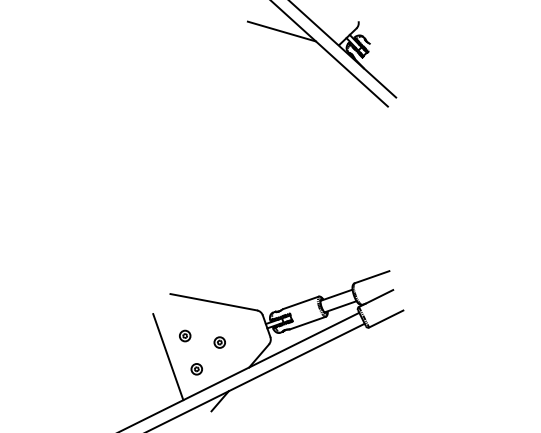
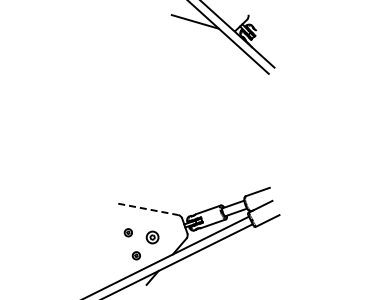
line: (214, 302) -> (148, 209), solid -> dashed
part: (218, 341) -> (151, 236), size x1.6
line: (167, 357) -> (116, 247), removed

